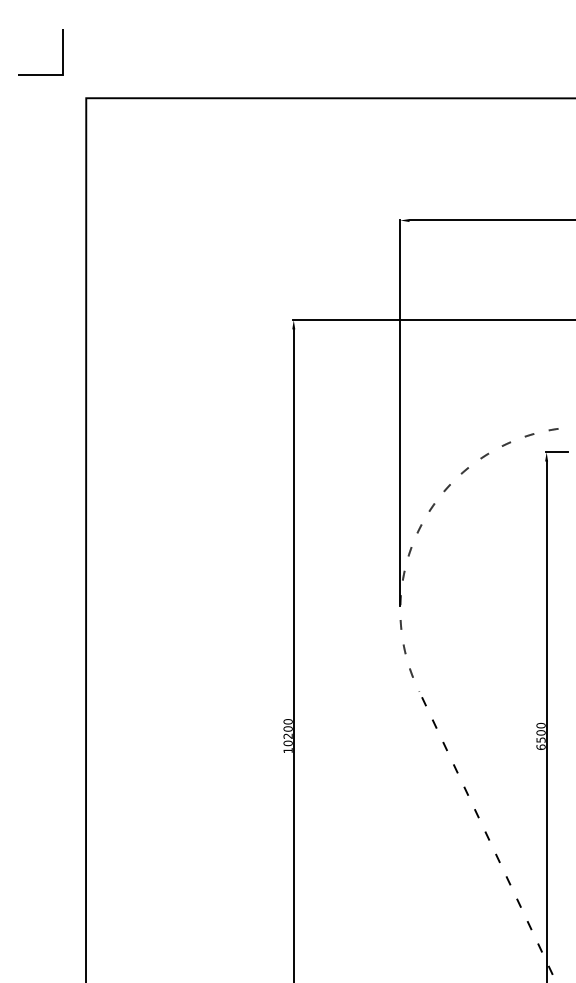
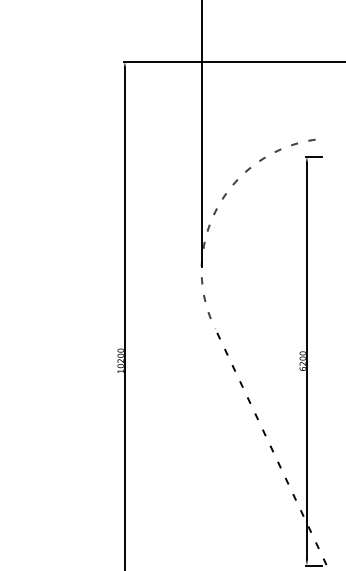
text: (540, 739) -> (302, 363), 6500 -> 6200

